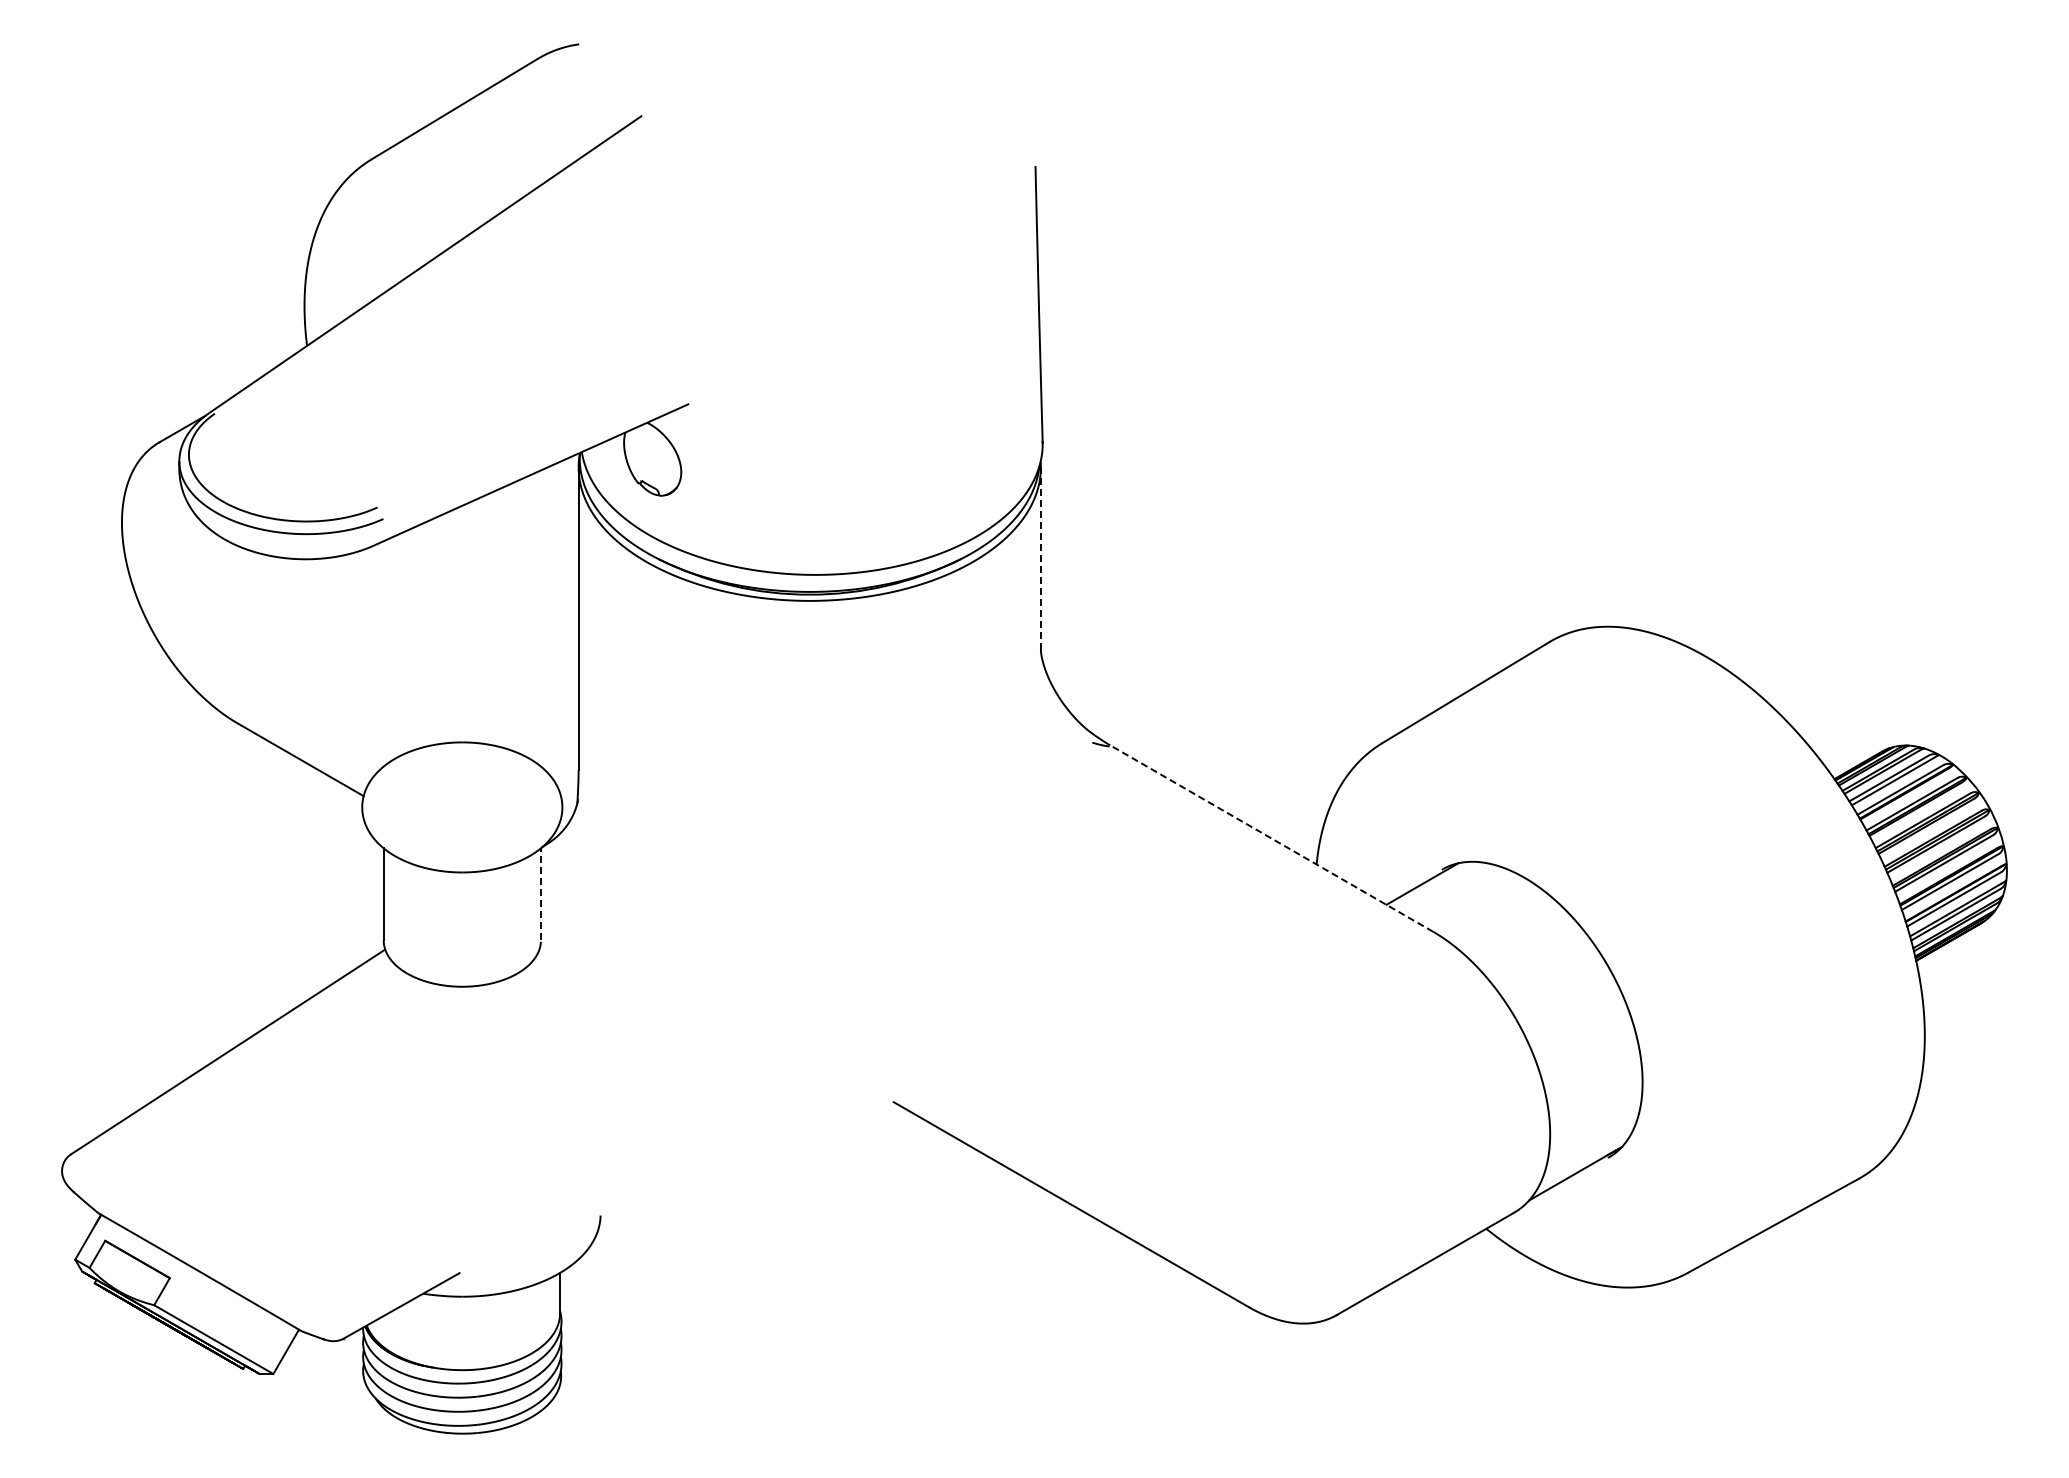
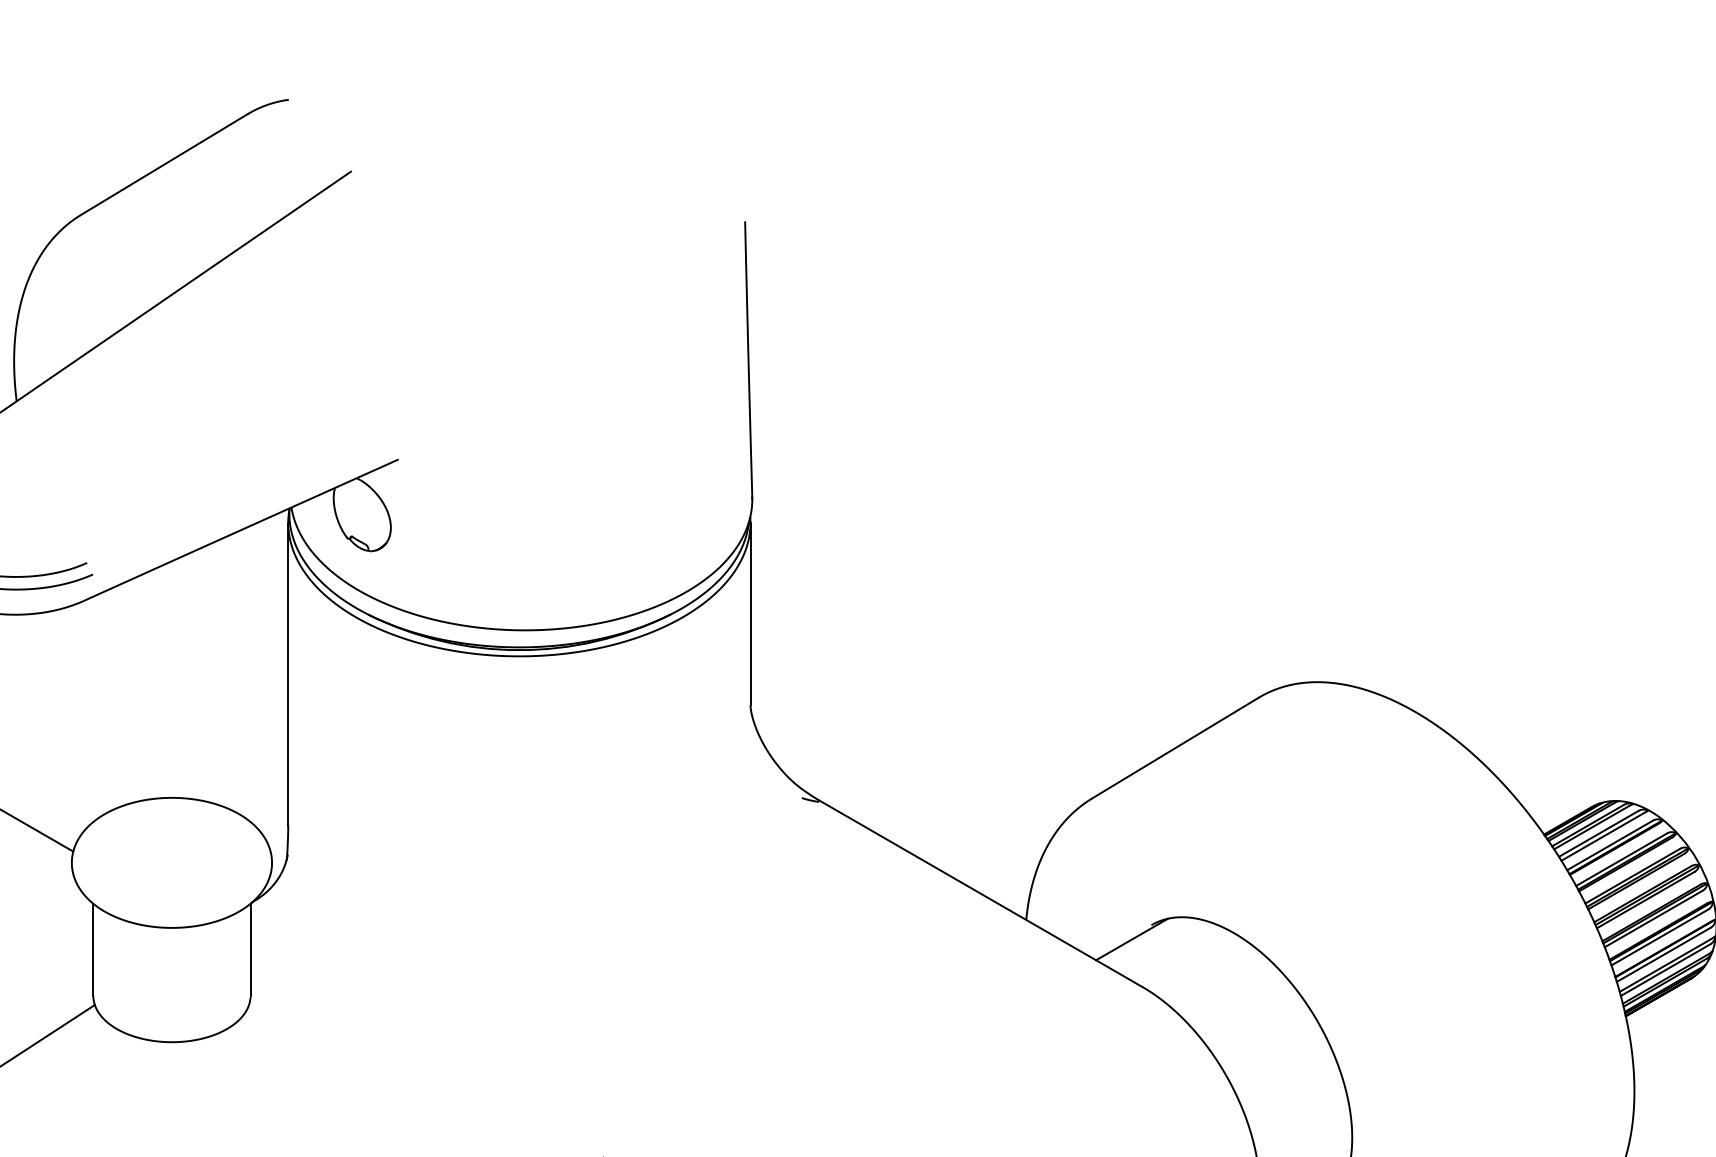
line: (1040, 558) -> (750, 613), dashed -> solid
line: (1271, 838) -> (981, 893), dashed -> solid
line: (540, 893) -> (250, 948), dashed -> solid

